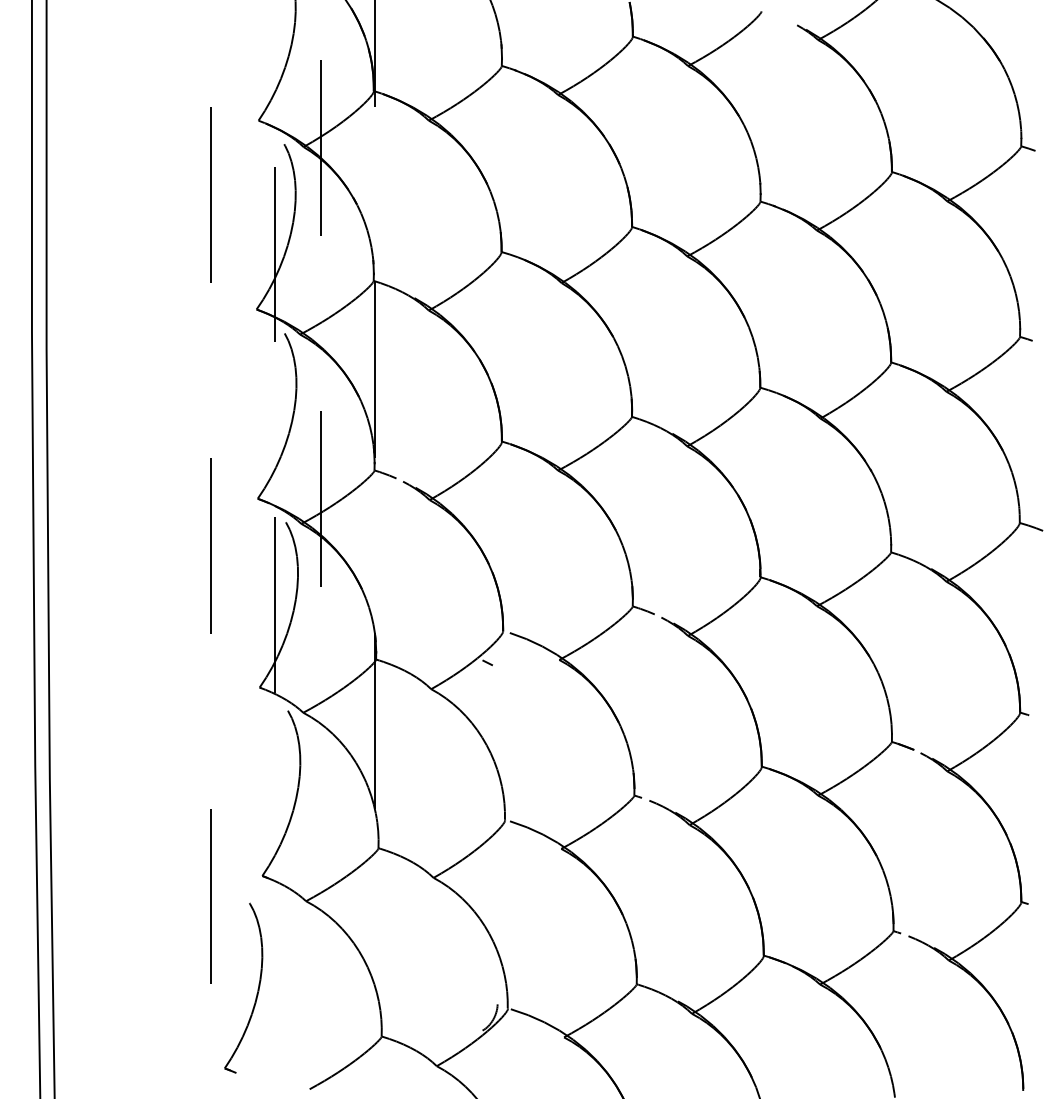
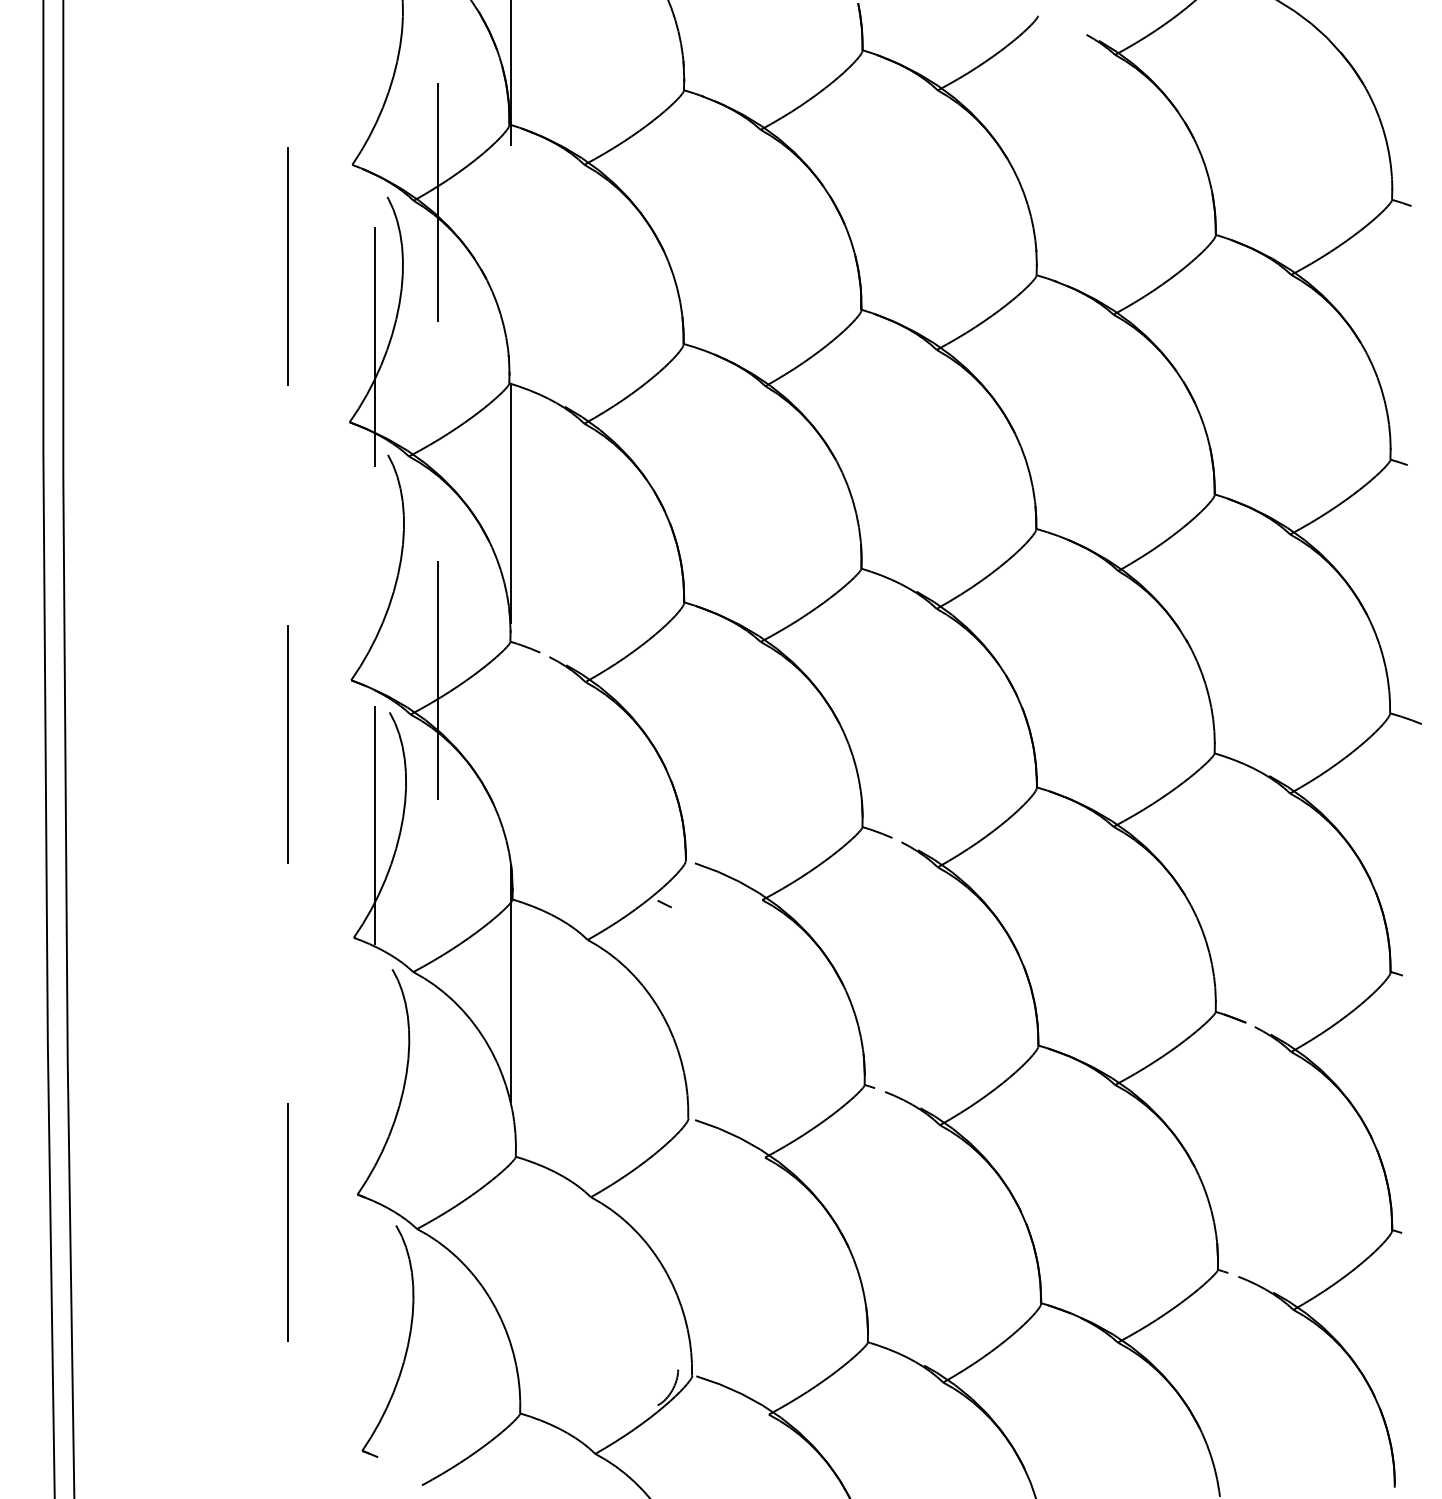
part: (257, 991) -> (406, 1346), moved

